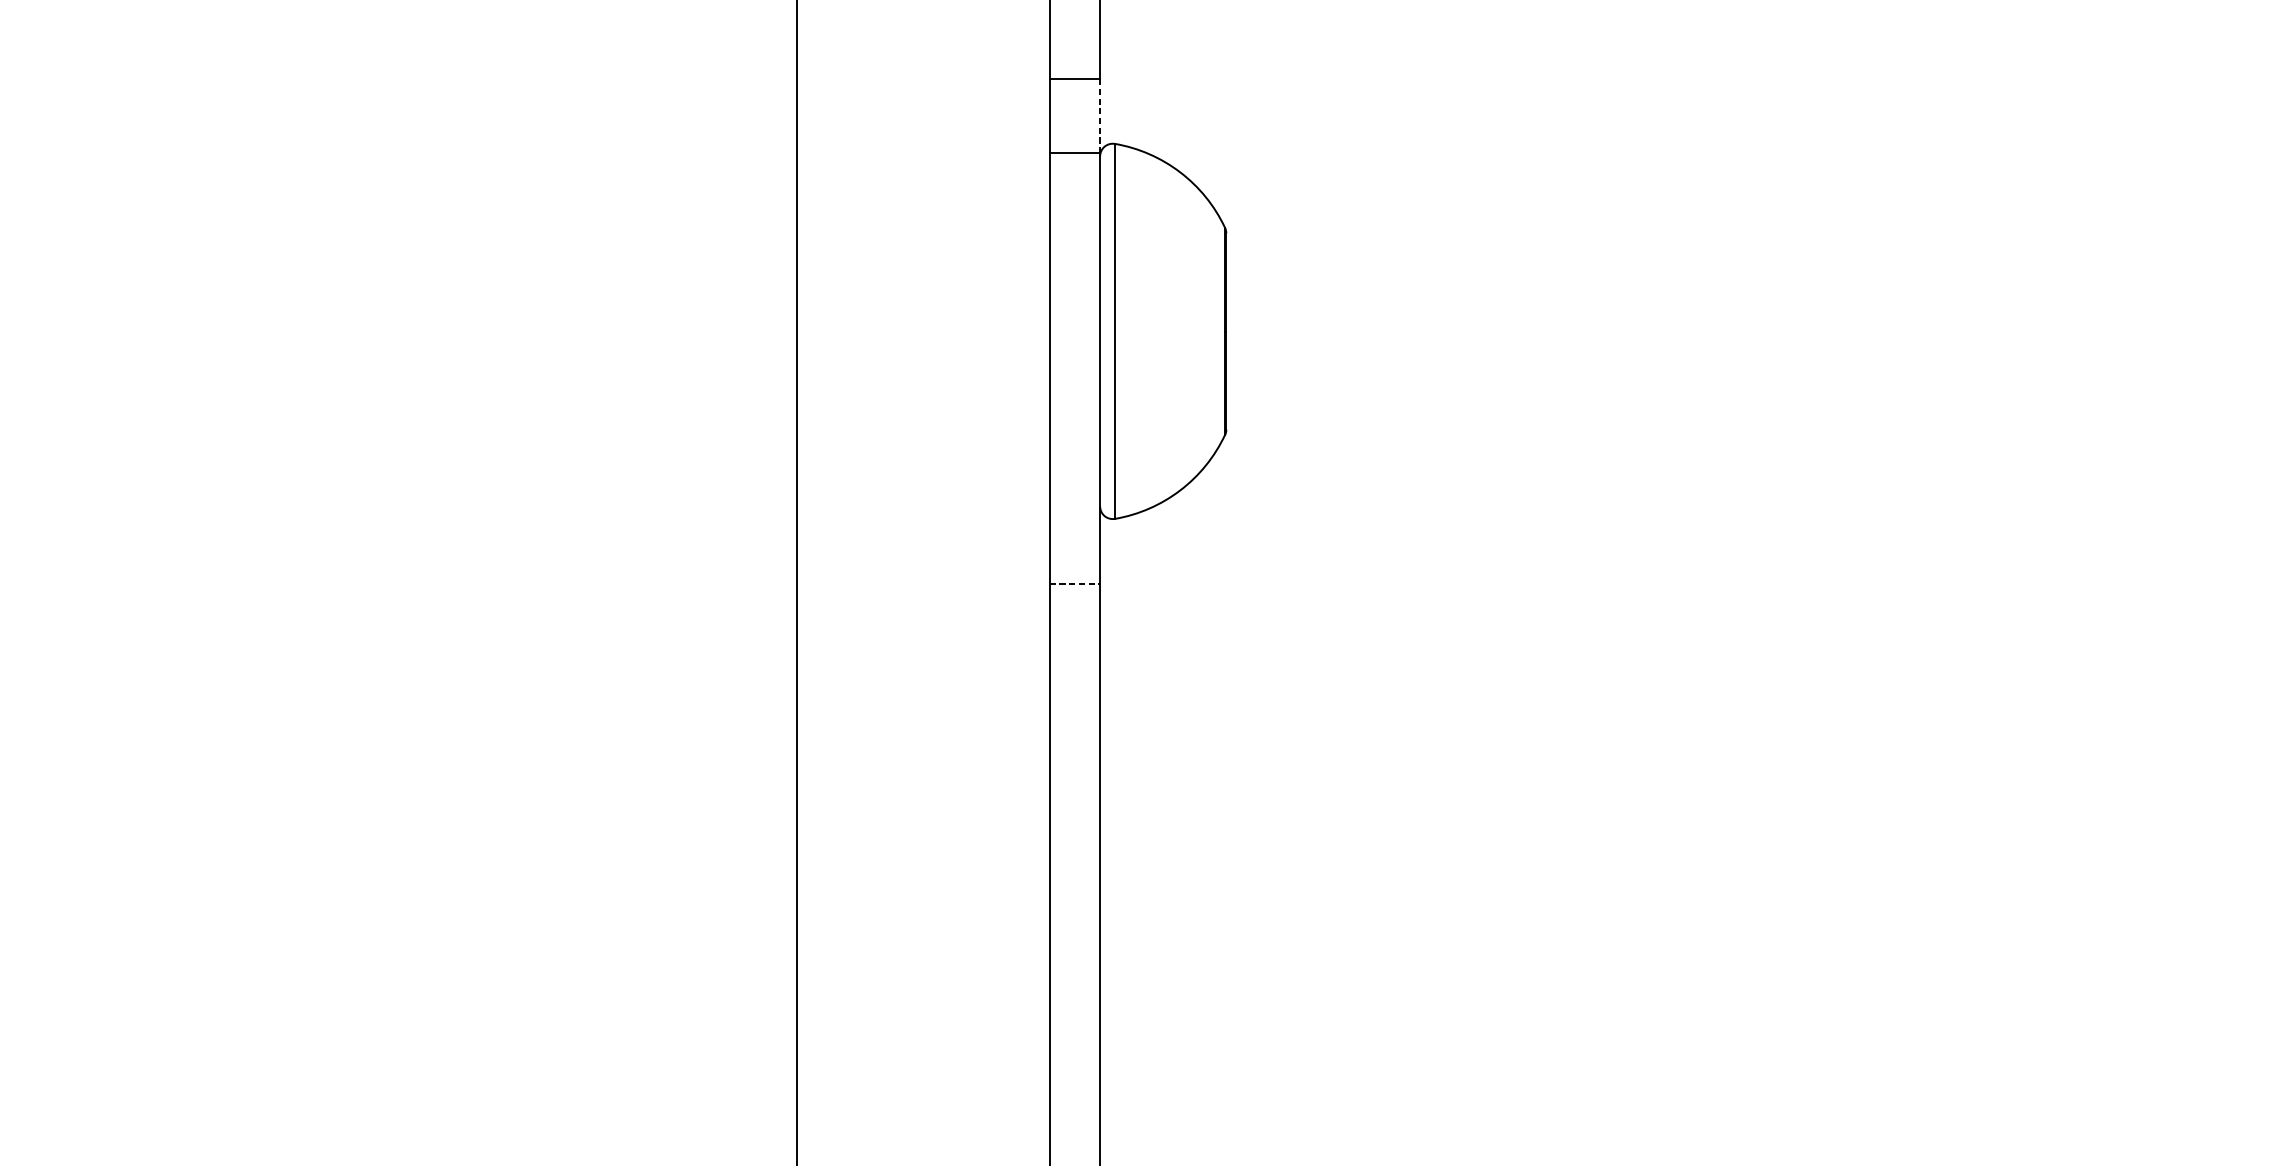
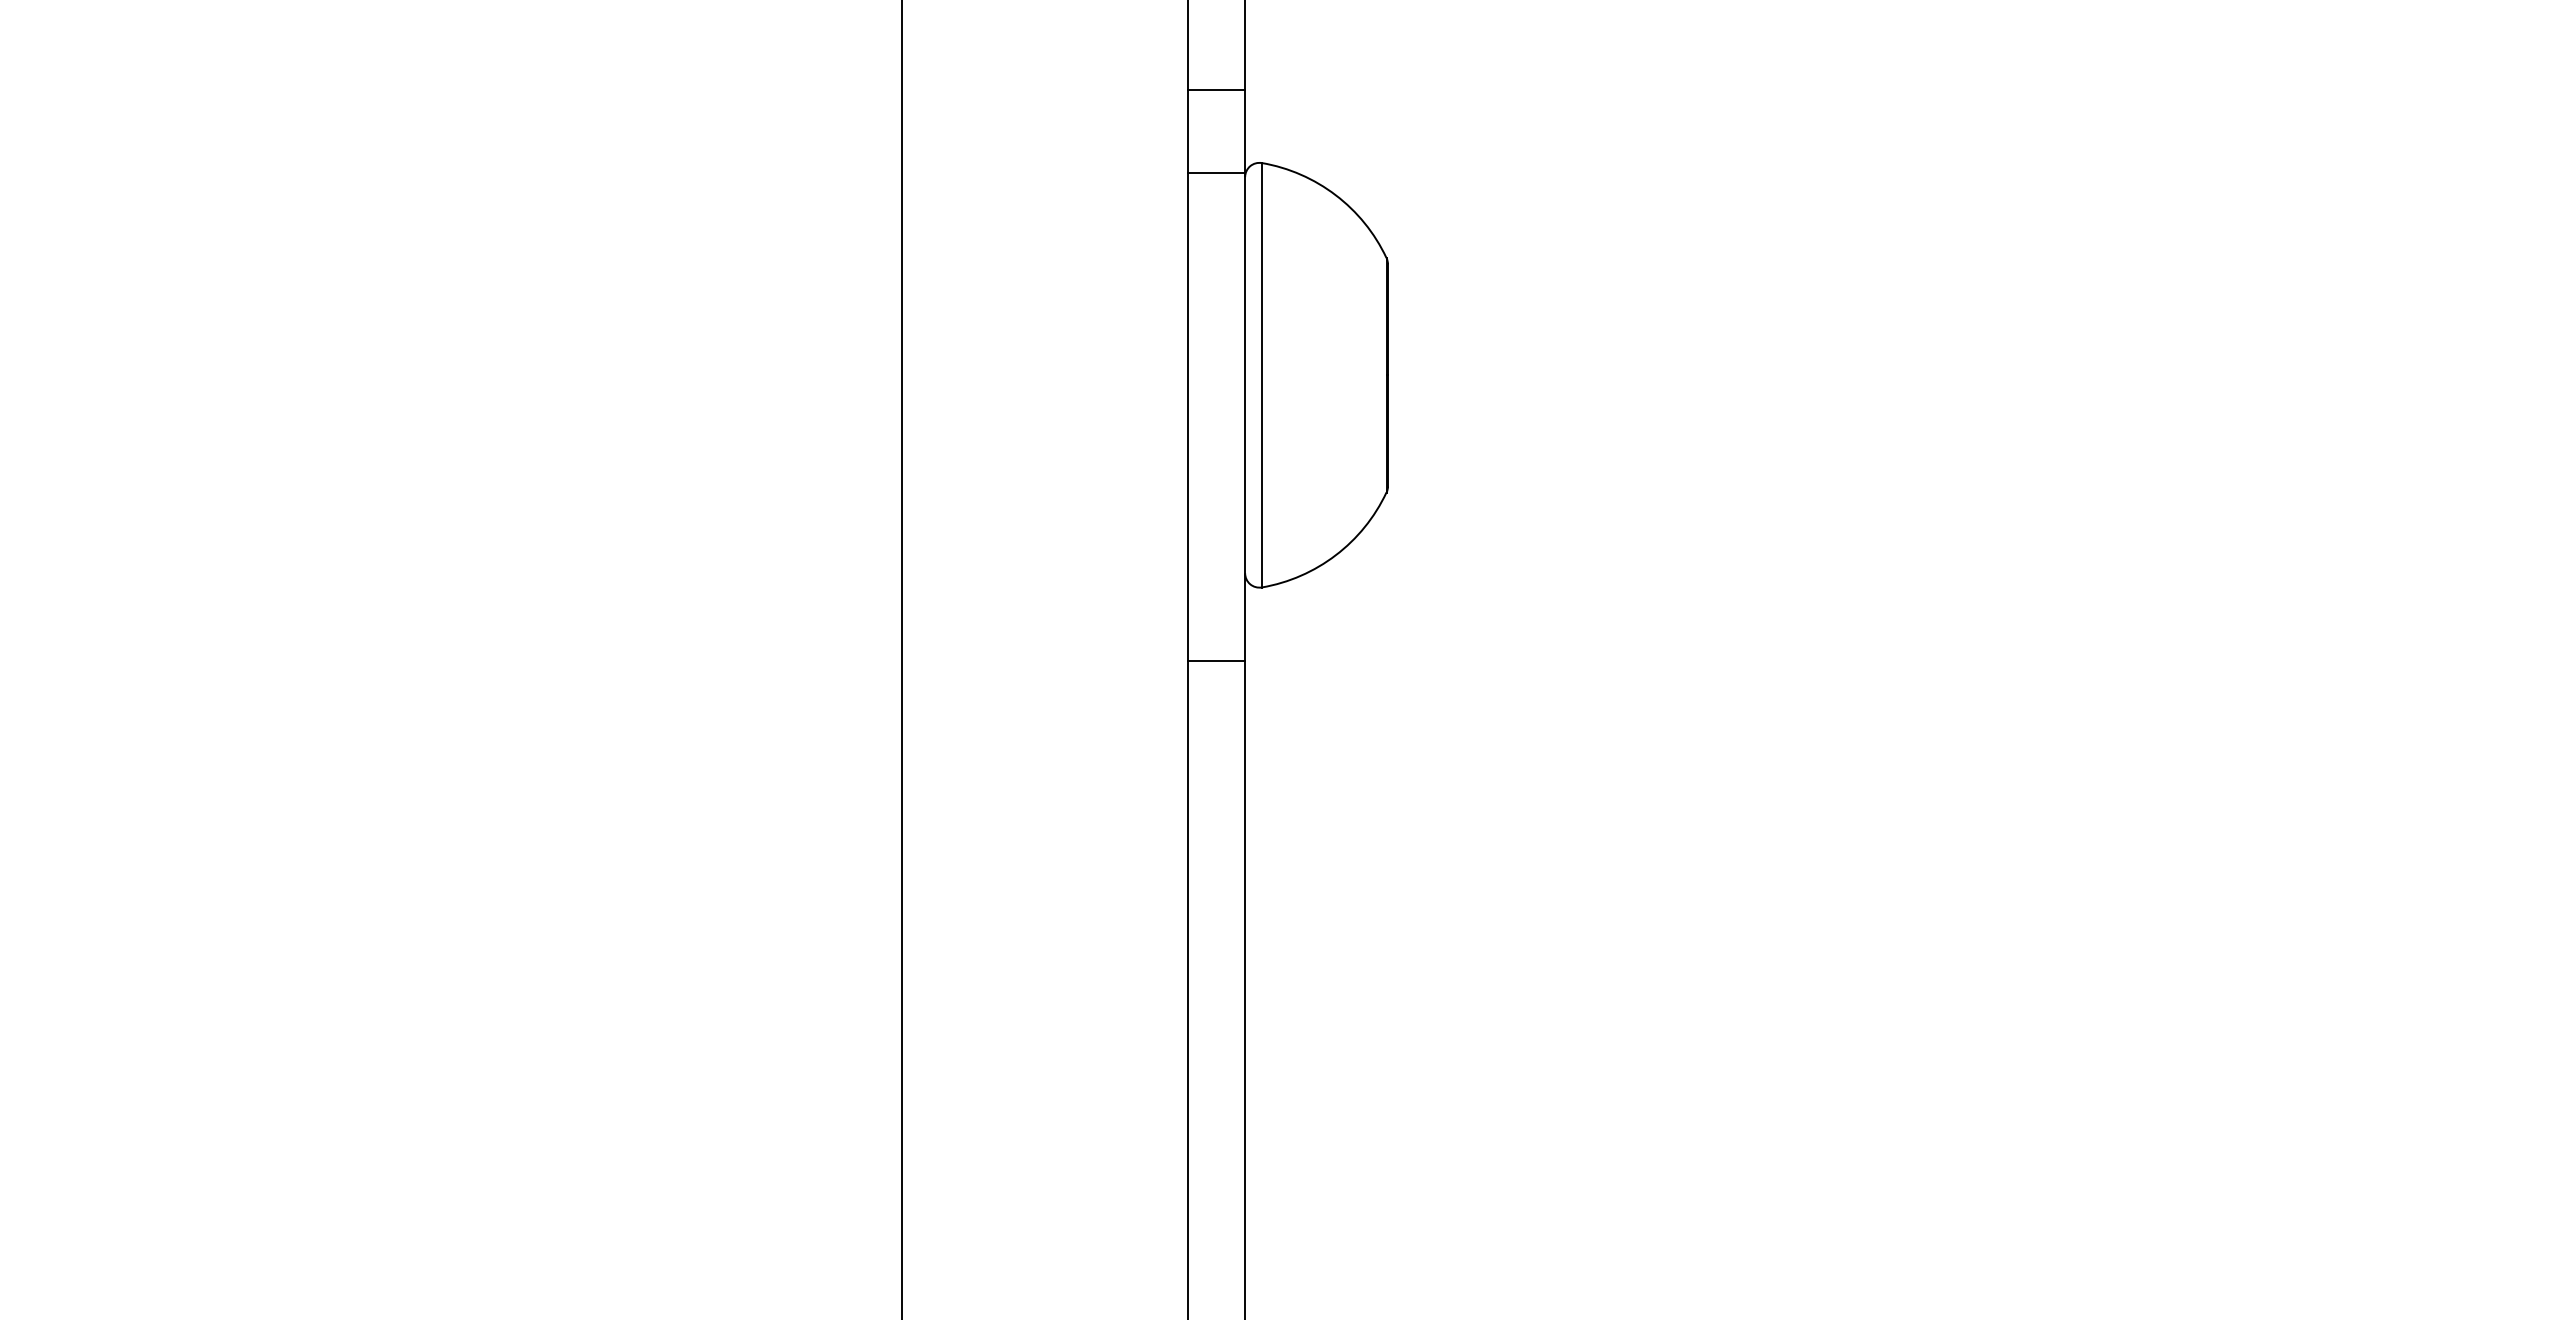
line: (1100, 116) -> (1245, 131), dashed -> solid
line: (1074, 584) -> (1216, 661), dashed -> solid

